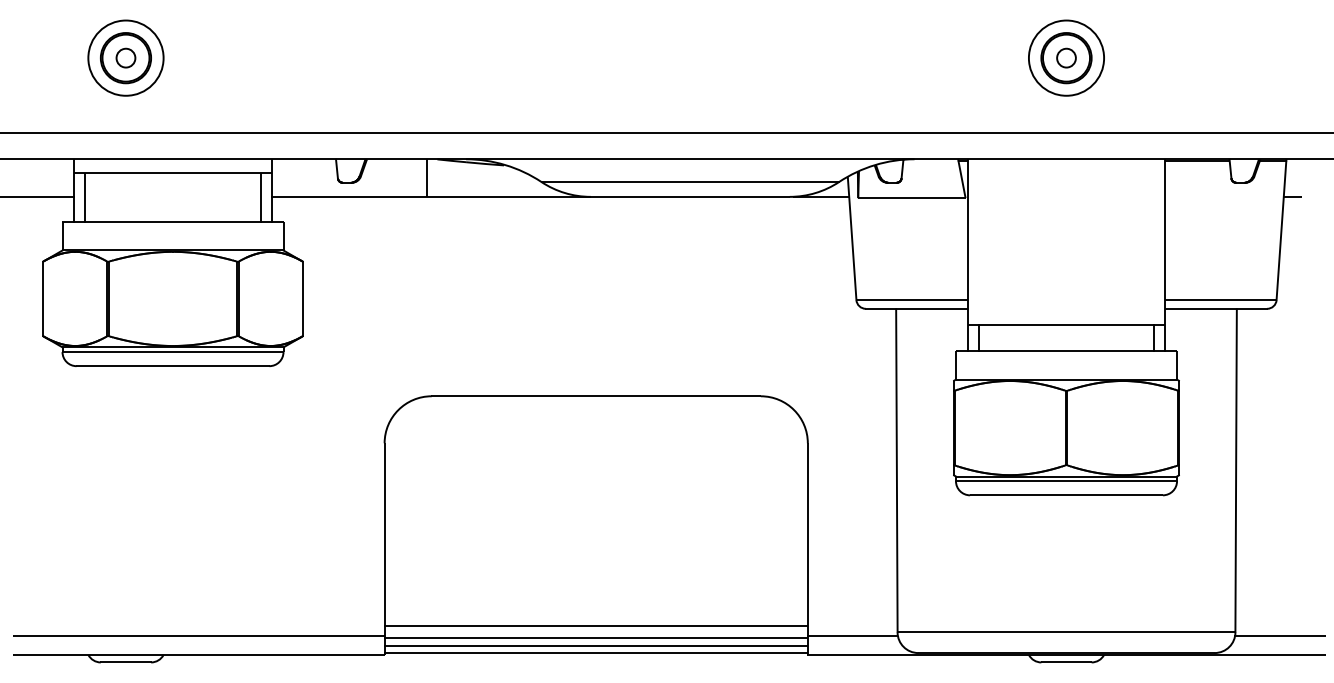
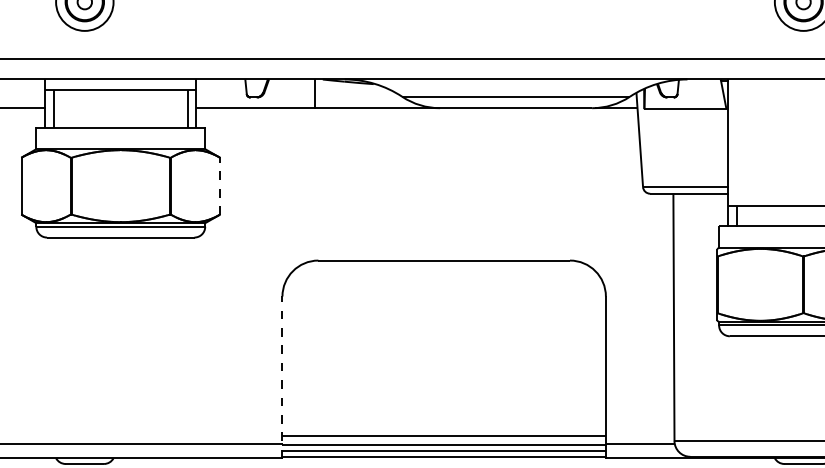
line: (302, 298) -> (219, 185), solid -> dashed
line: (384, 548) -> (282, 376), solid -> dashed

